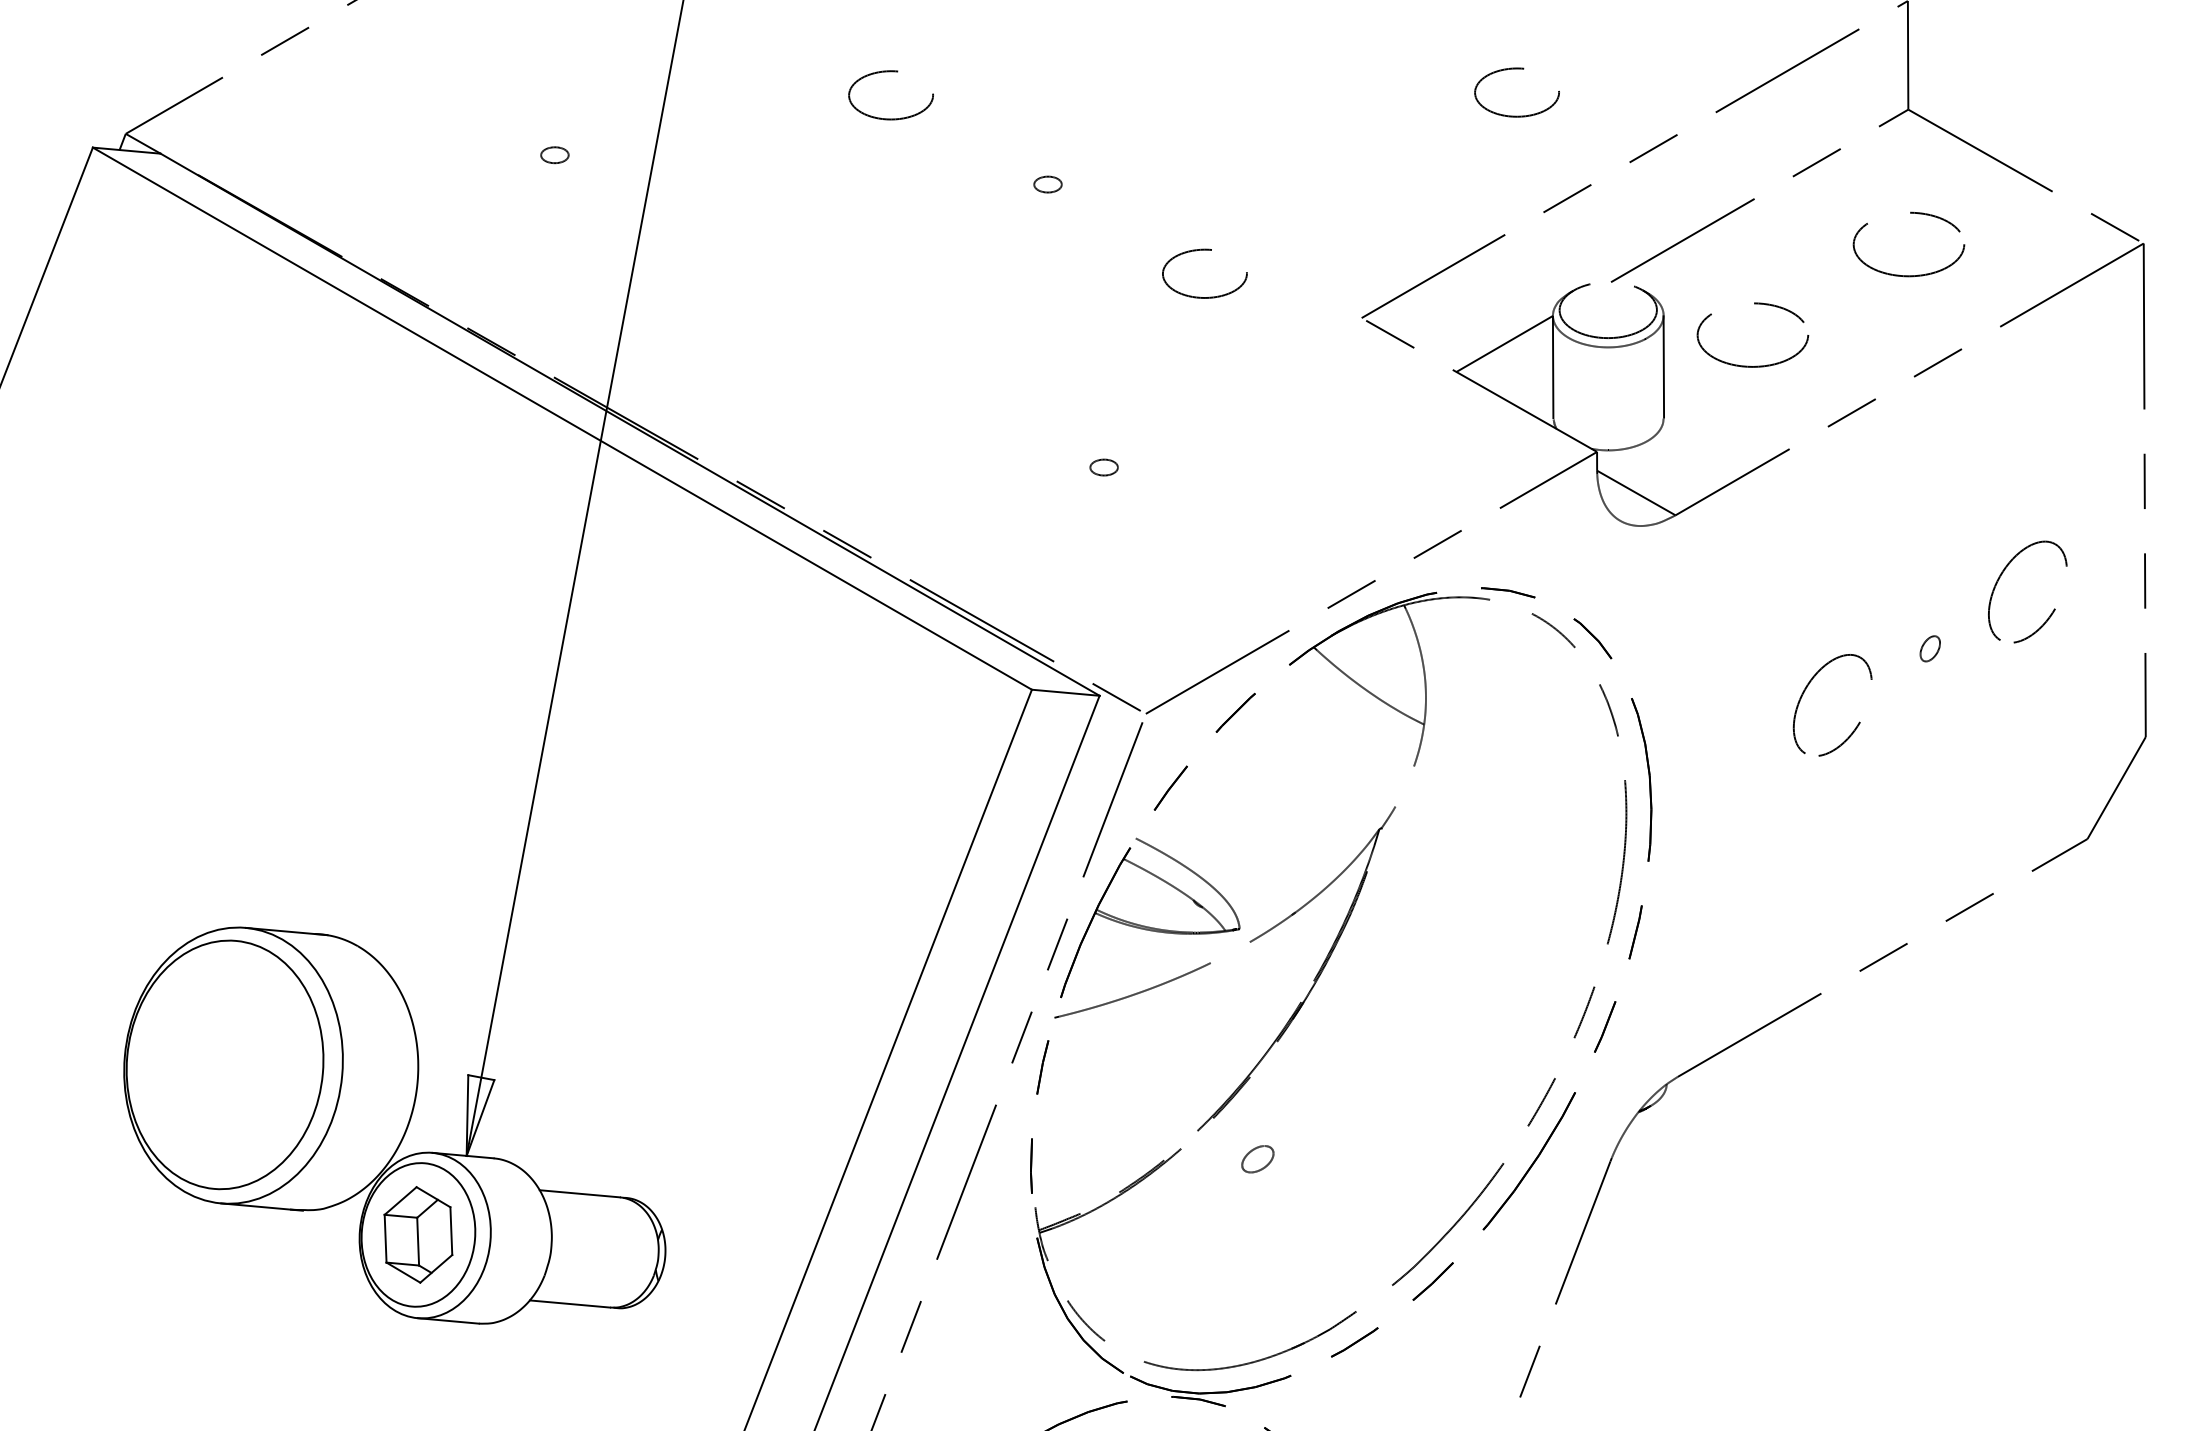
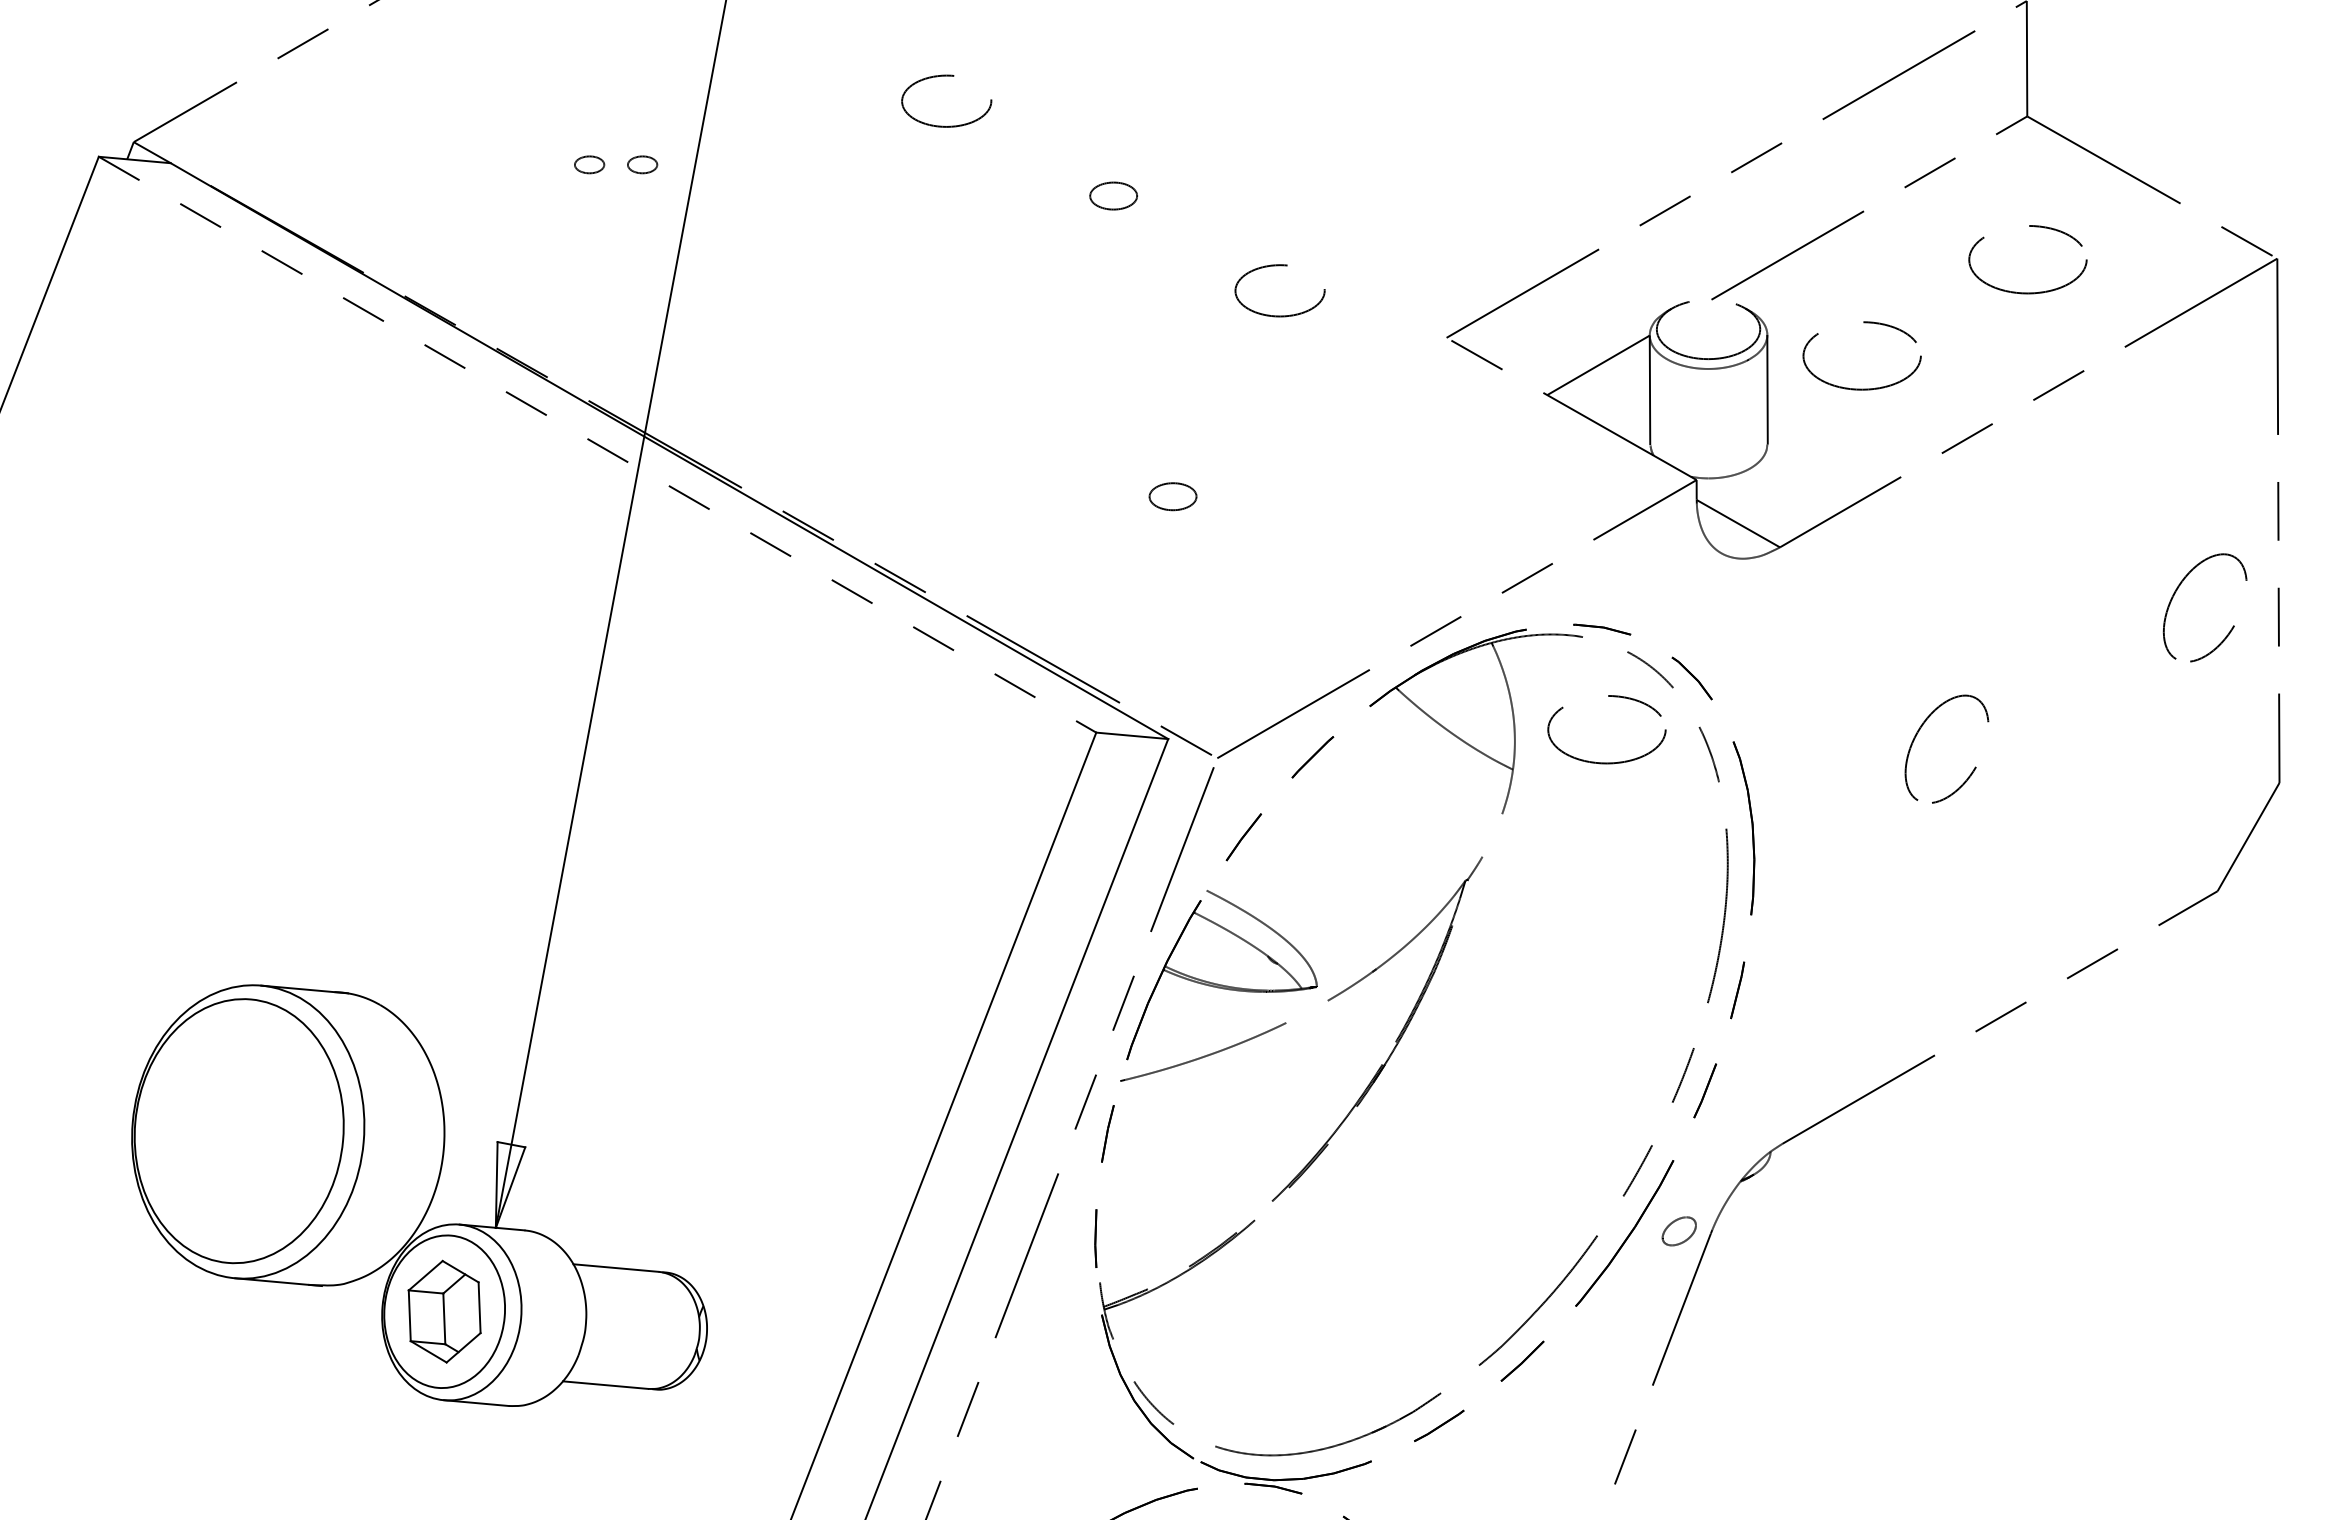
part: (1516, 69) -> (1611, 73), removed
part: (604, 154) -> (642, 164), added
part: (1047, 184) -> (1112, 195), size x1.6
line: (562, 418) -> (597, 444), solid -> dashed
part: (1103, 467) -> (1172, 496), size x1.6
part: (2000, 577) -> (2176, 592), moved
part: (1930, 648) -> (2050, 688), removed
part: (1519, 656) -> (1614, 697), added
part: (1257, 1159) -> (1678, 1231), moved

